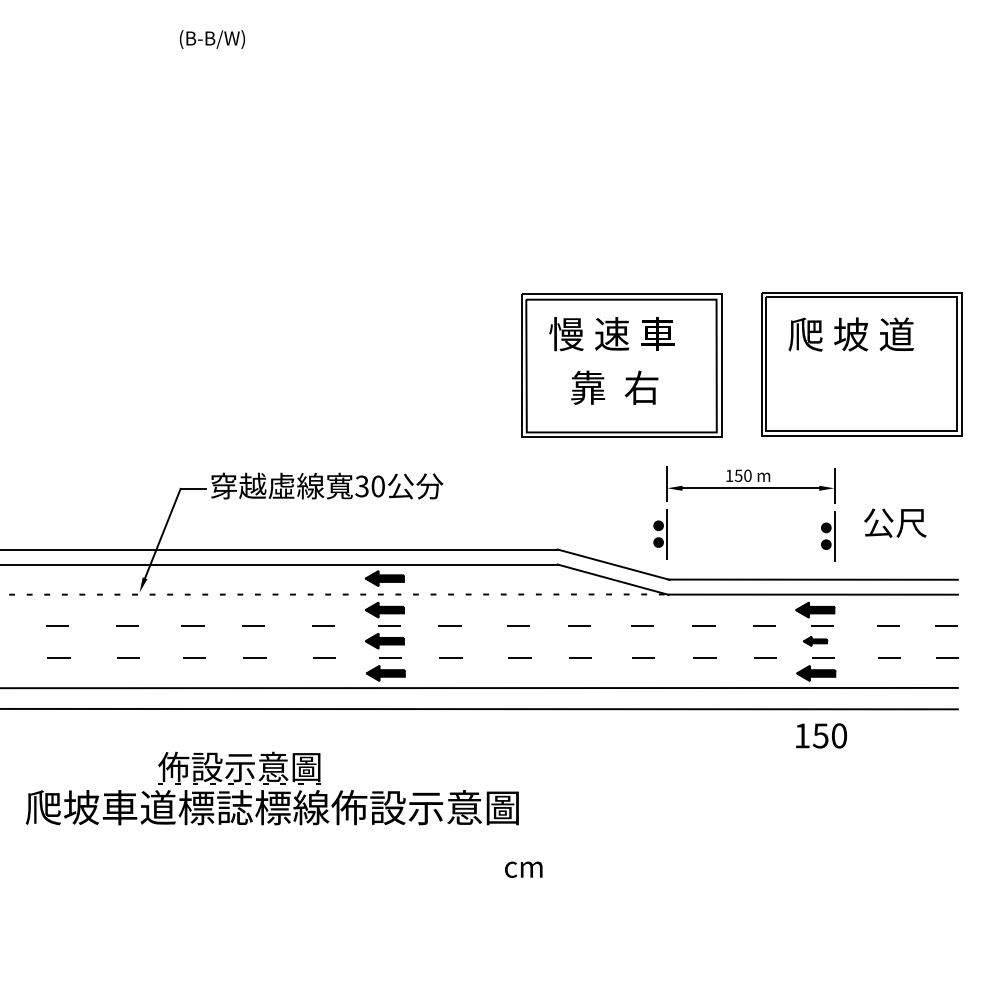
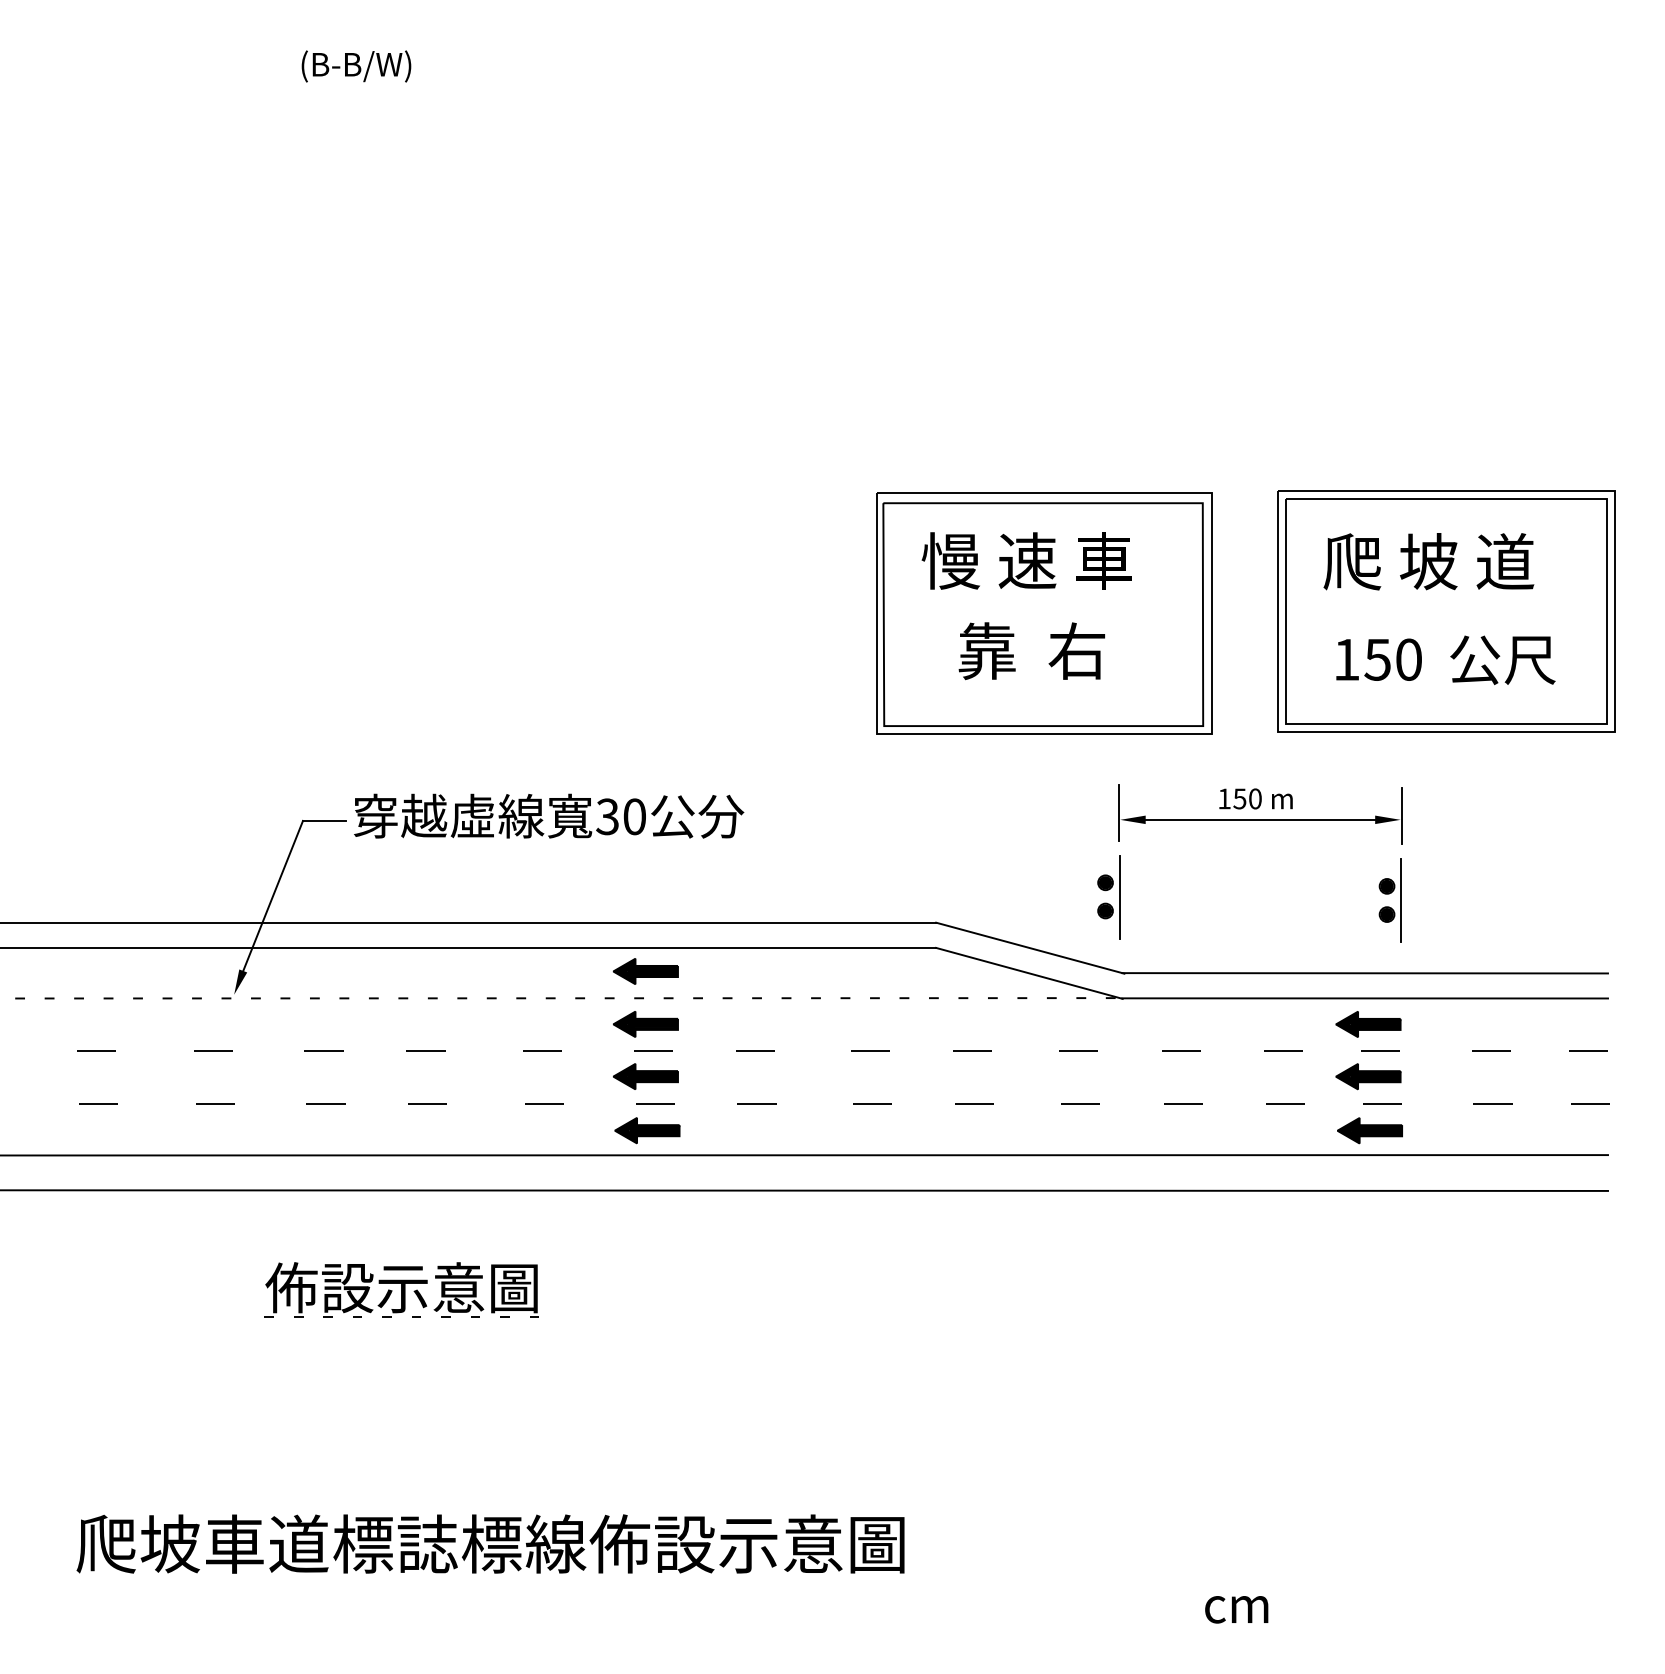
text: (895, 522) -> (1503, 659), moved
part: (815, 641) -> (1368, 1077), size x1.67
text: (821, 735) -> (1378, 659), moved
text: (271, 807) -> (489, 1543), moved
text: (523, 869) -> (1236, 1609), moved

